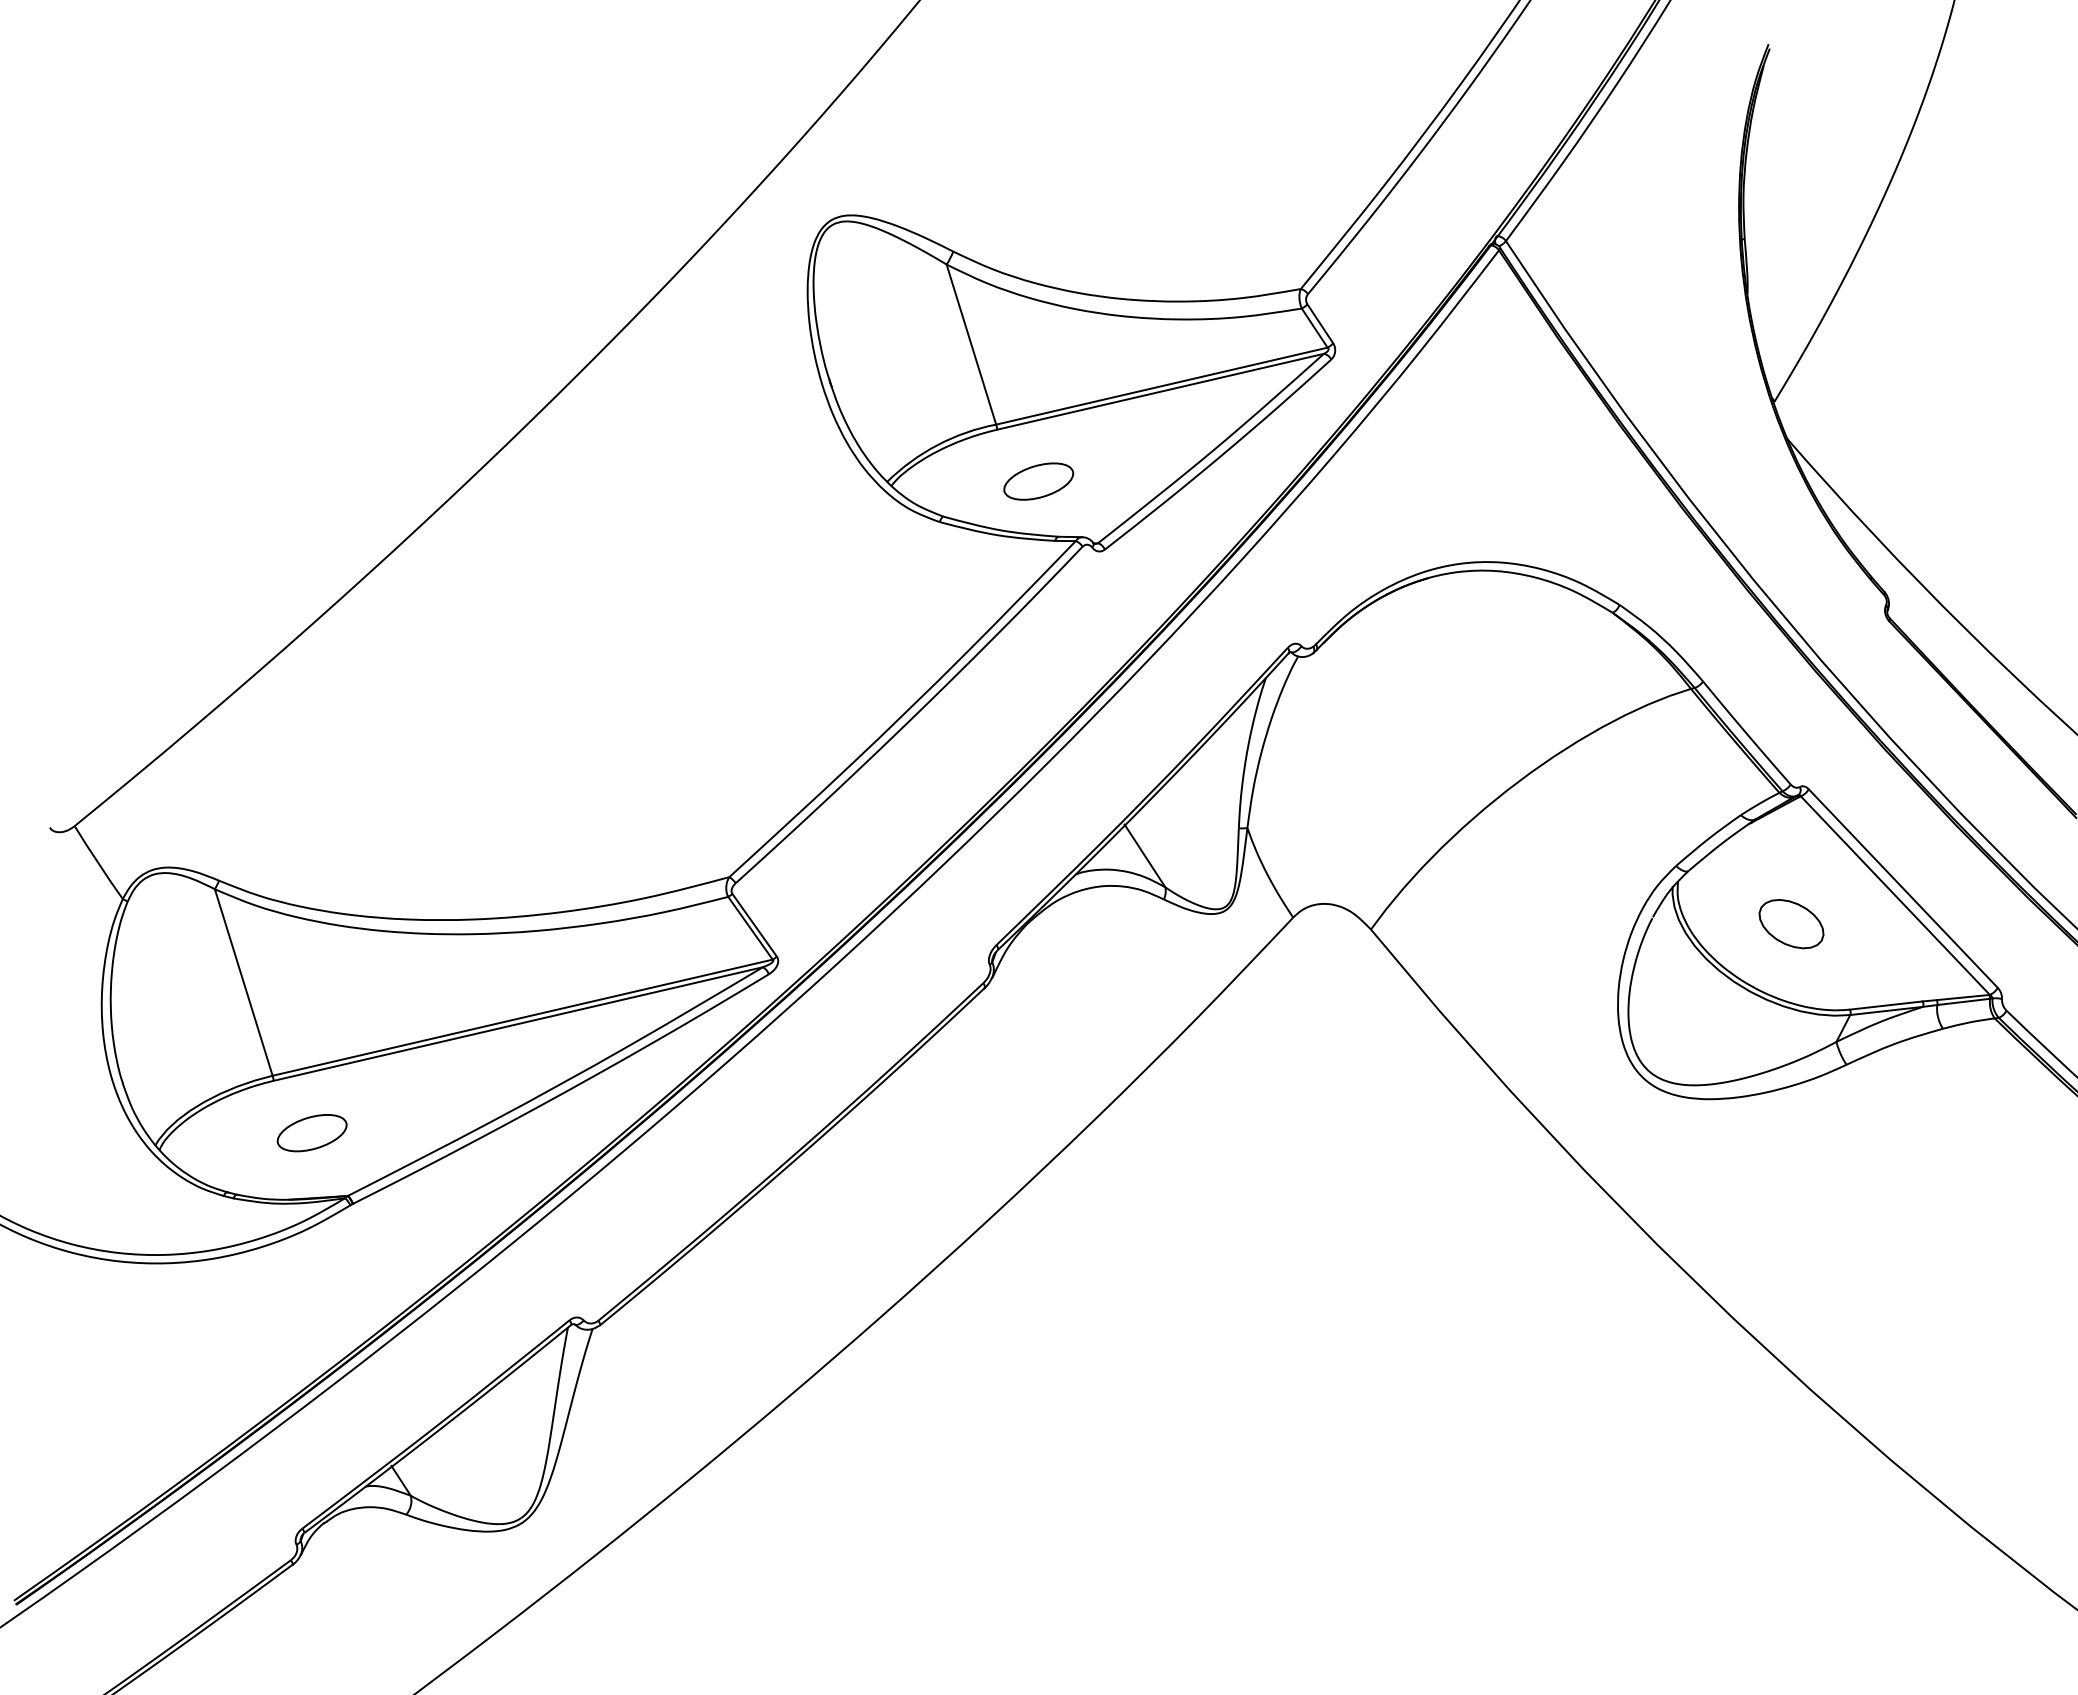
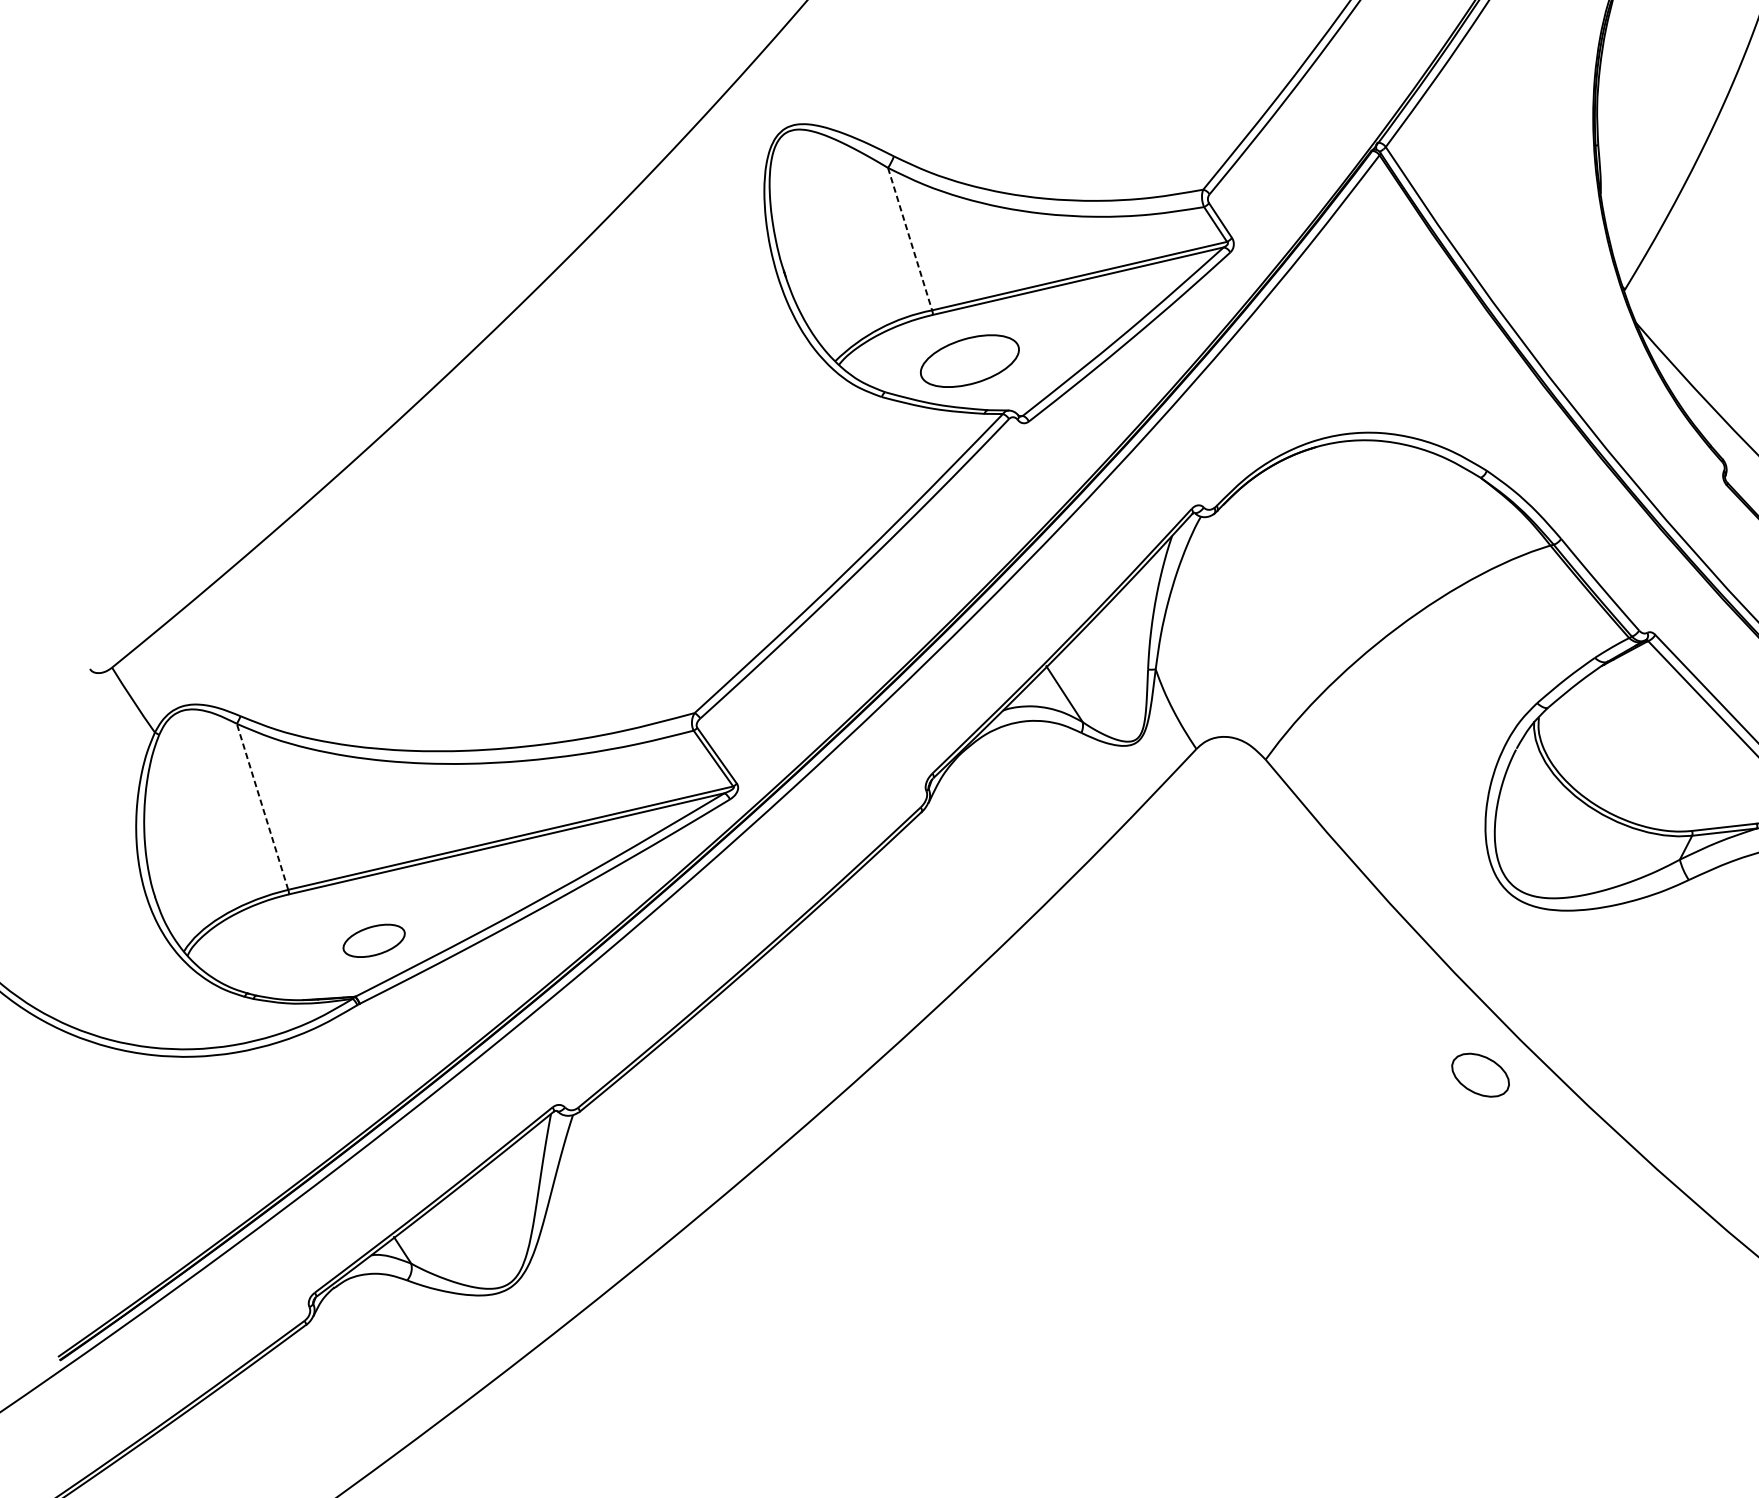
line: (971, 344) -> (910, 239), solid -> dashed
part: (1038, 481) -> (969, 360), size x1.6
part: (1791, 924) -> (1480, 1075), moved
line: (243, 982) -> (262, 806), solid -> dashed
part: (311, 1133) -> (373, 941), moved

